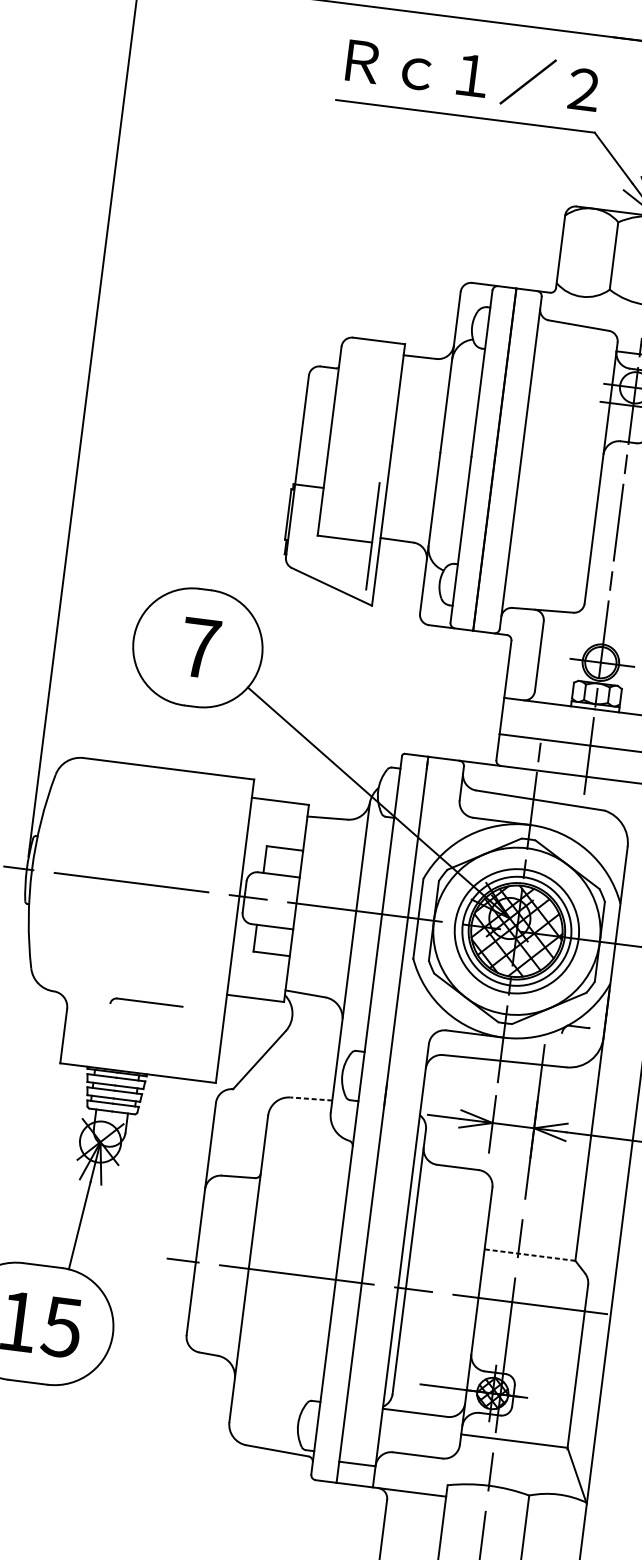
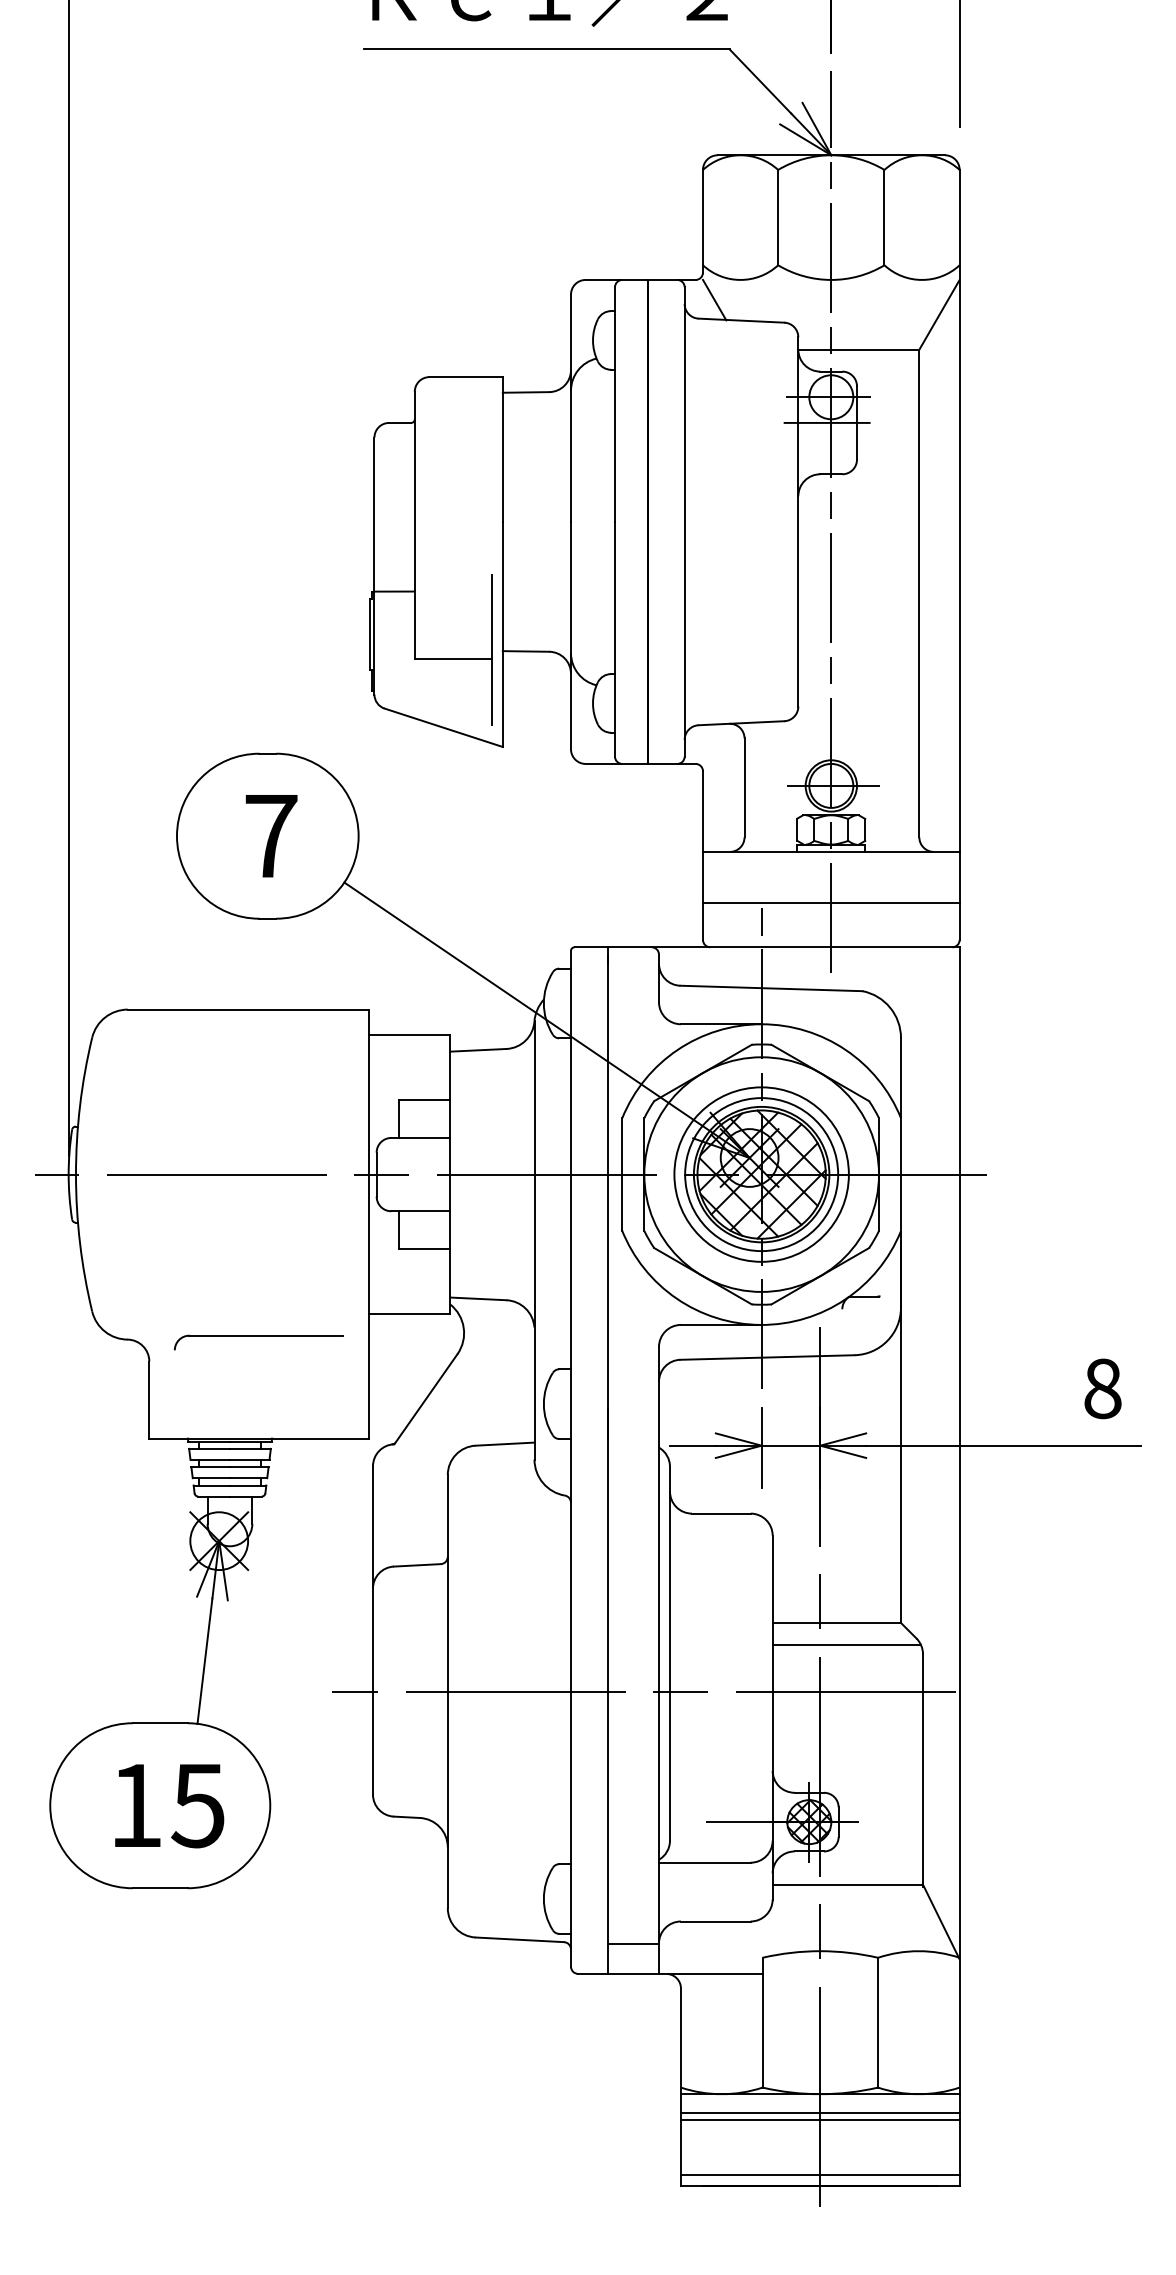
line: (561, 308) -> (714, 299), added
part: (146, 1005) -> (258, 1342), size x1.67
line: (310, 1099) -> (504, 1444), dashed -> solid
line: (529, 1254) -> (836, 1622), dashed -> solid
line: (534, 1271) -> (846, 1644), added

